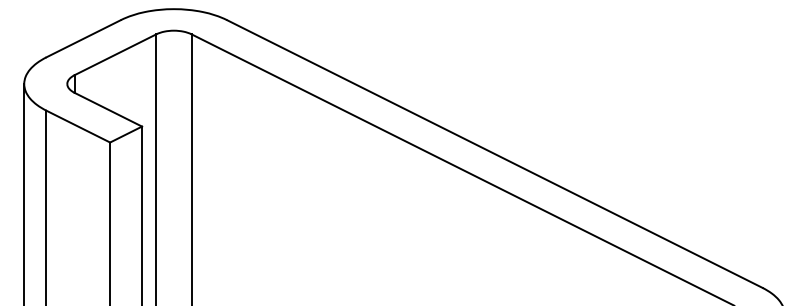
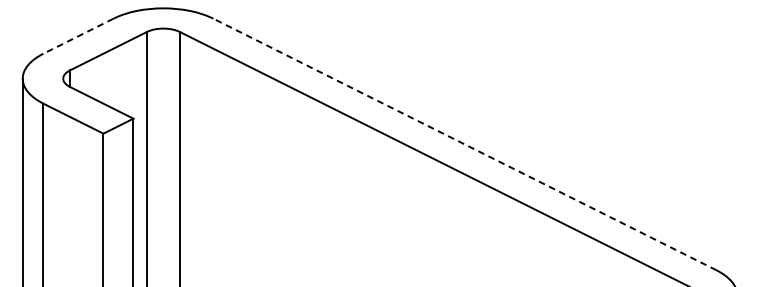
line: (83, 38) -> (78, 35), solid -> dashed
line: (494, 153) -> (464, 143), solid -> dashed

